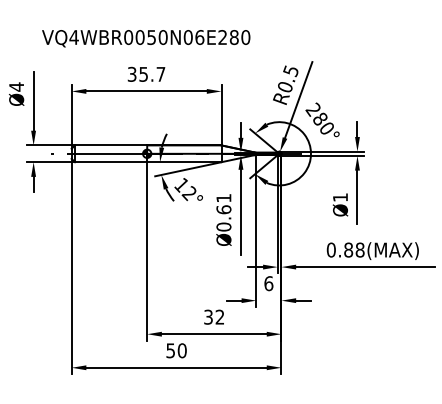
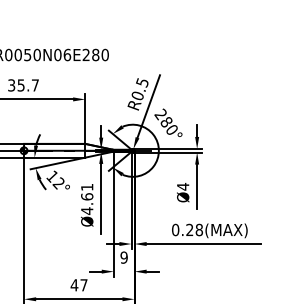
text: (340, 197) -> (183, 186), Ø1 -> Ø4
text: (223, 226) -> (86, 210), Ø0.61 -> Ø4.61
text: (348, 249) -> (189, 229), 0.88(MAX) -> 0.28(MAX)
text: (268, 283) -> (123, 257), 6 -> 9
text: (213, 316) -> (78, 284), 32 -> 47

